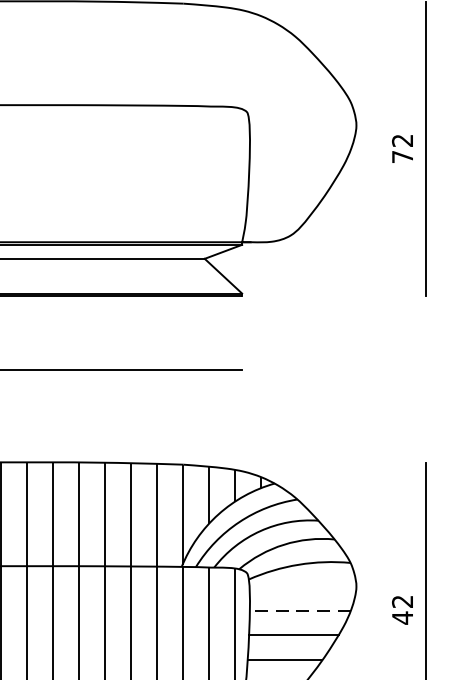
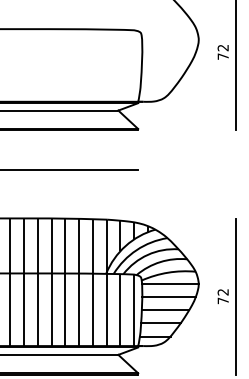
line: (303, 585) -> (170, 283), added
line: (301, 609) -> (169, 296), dashed -> solid
text: (401, 617) -> (222, 300), 42 -> 72

